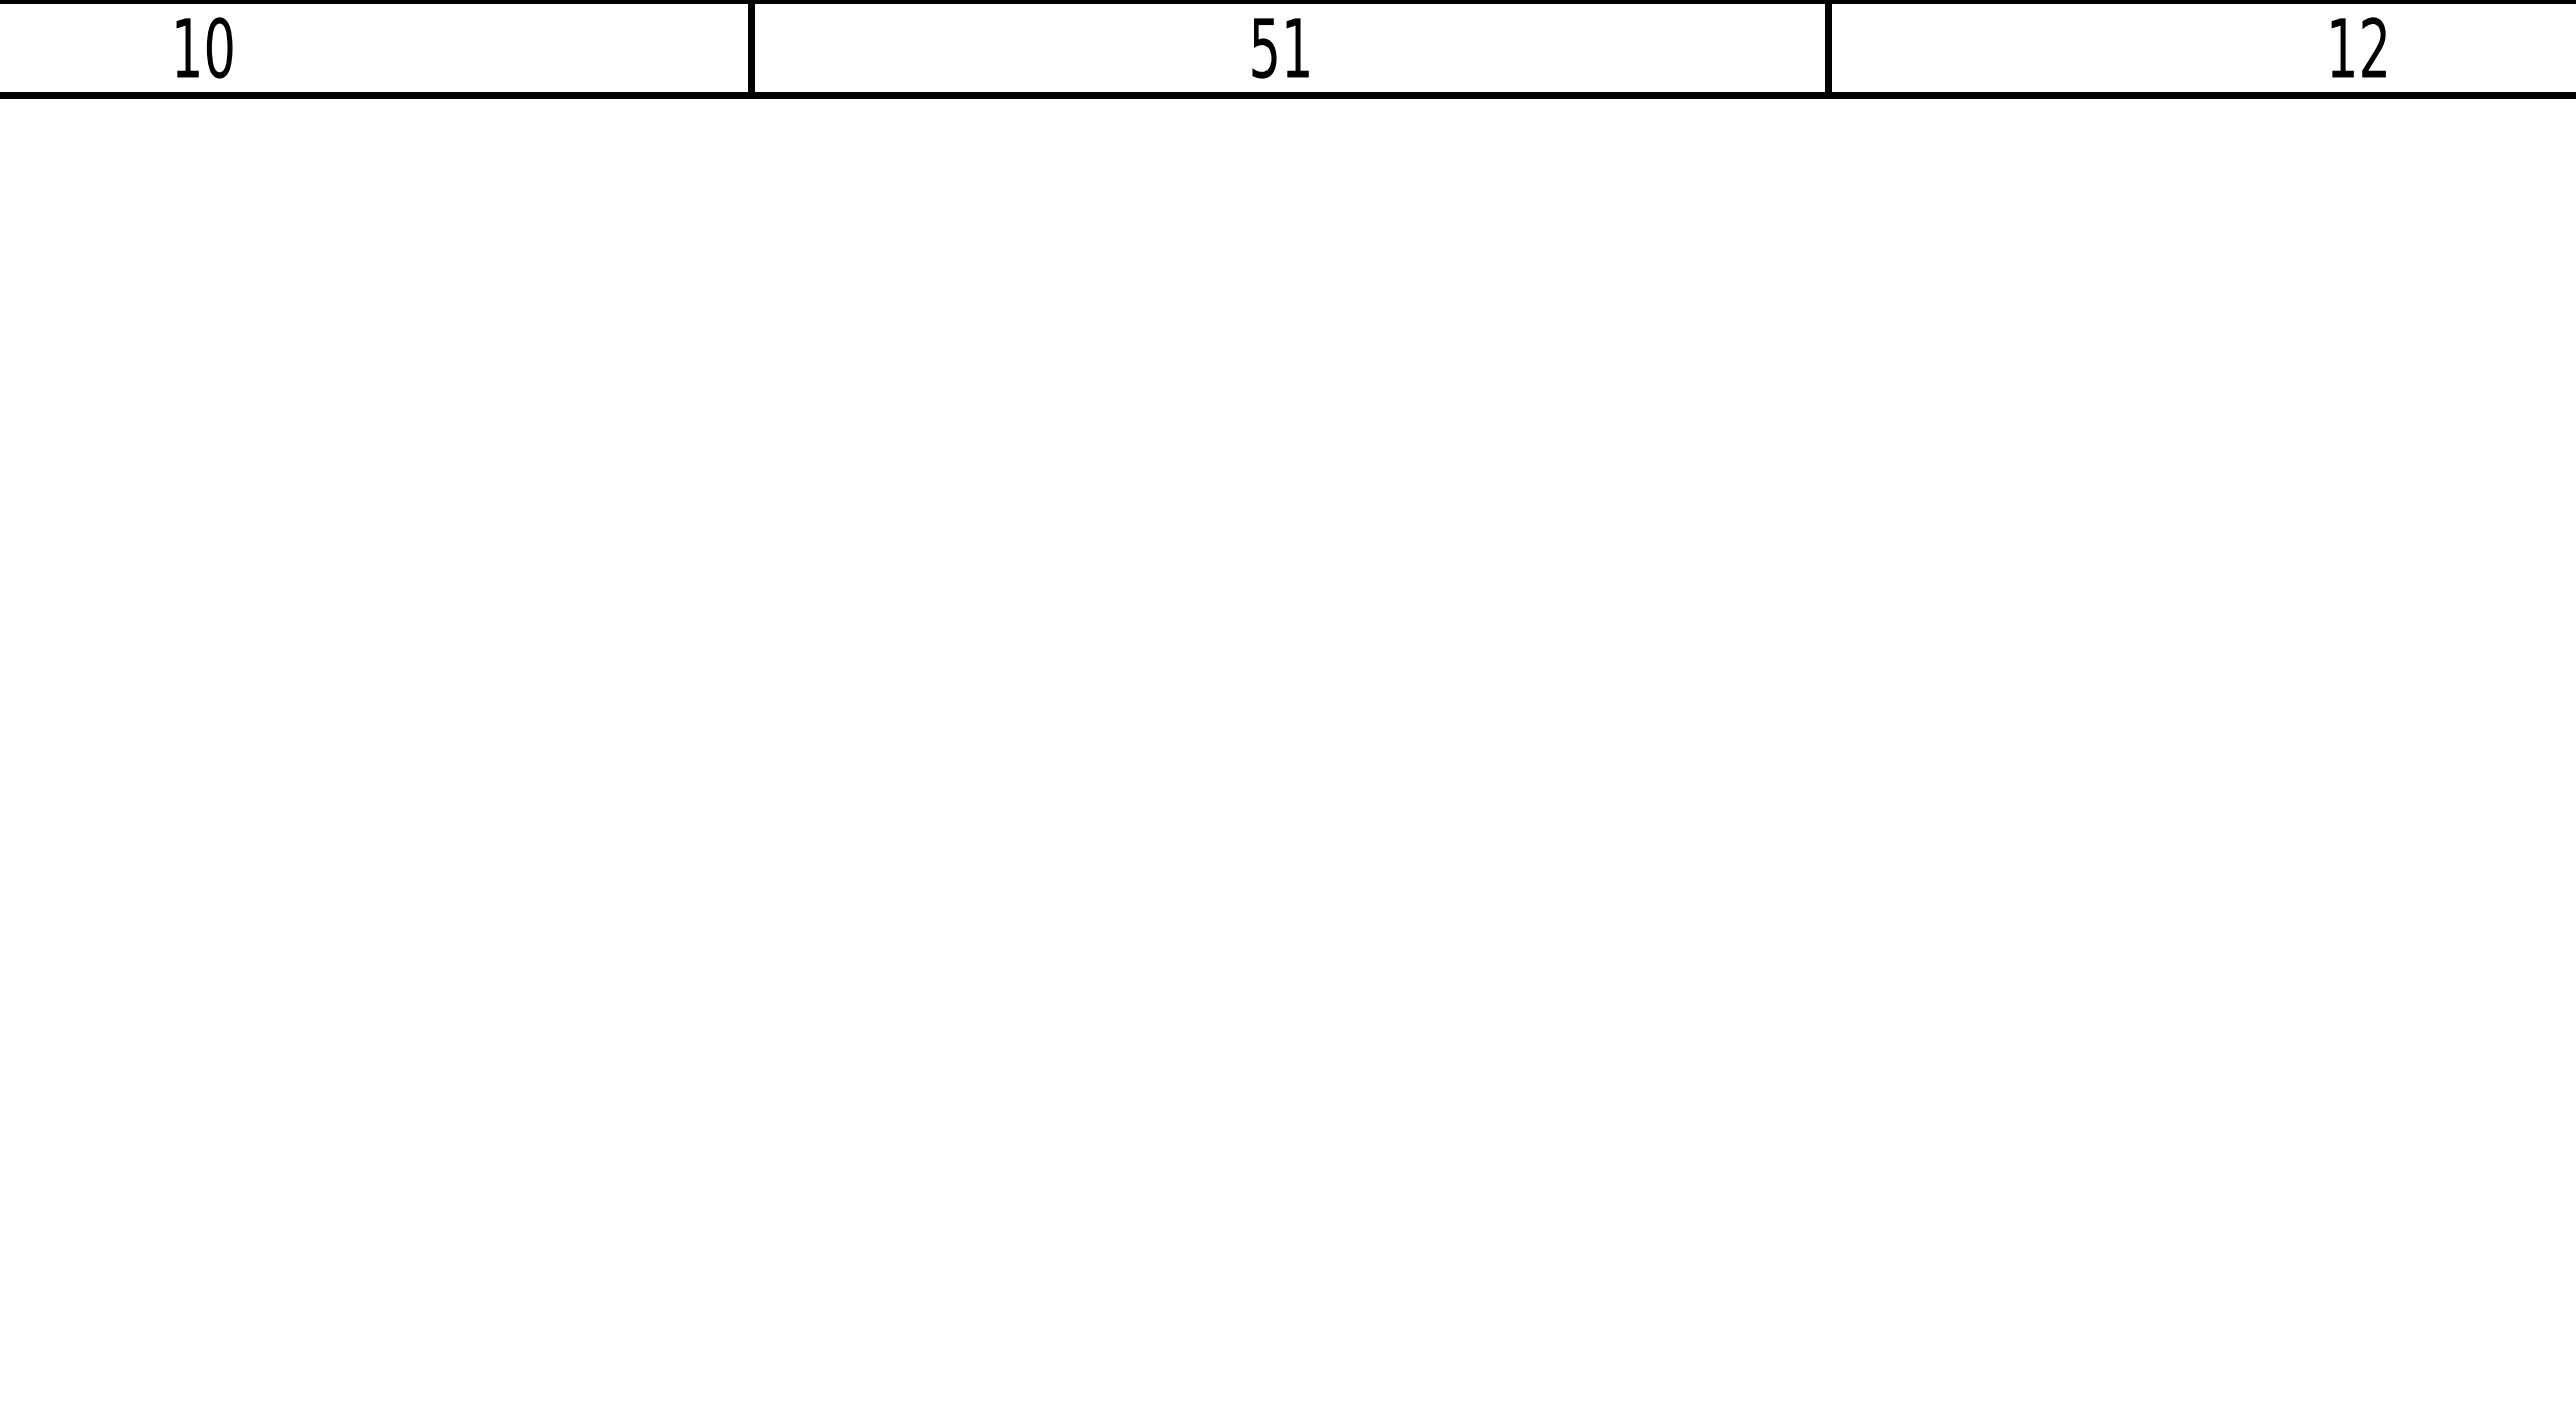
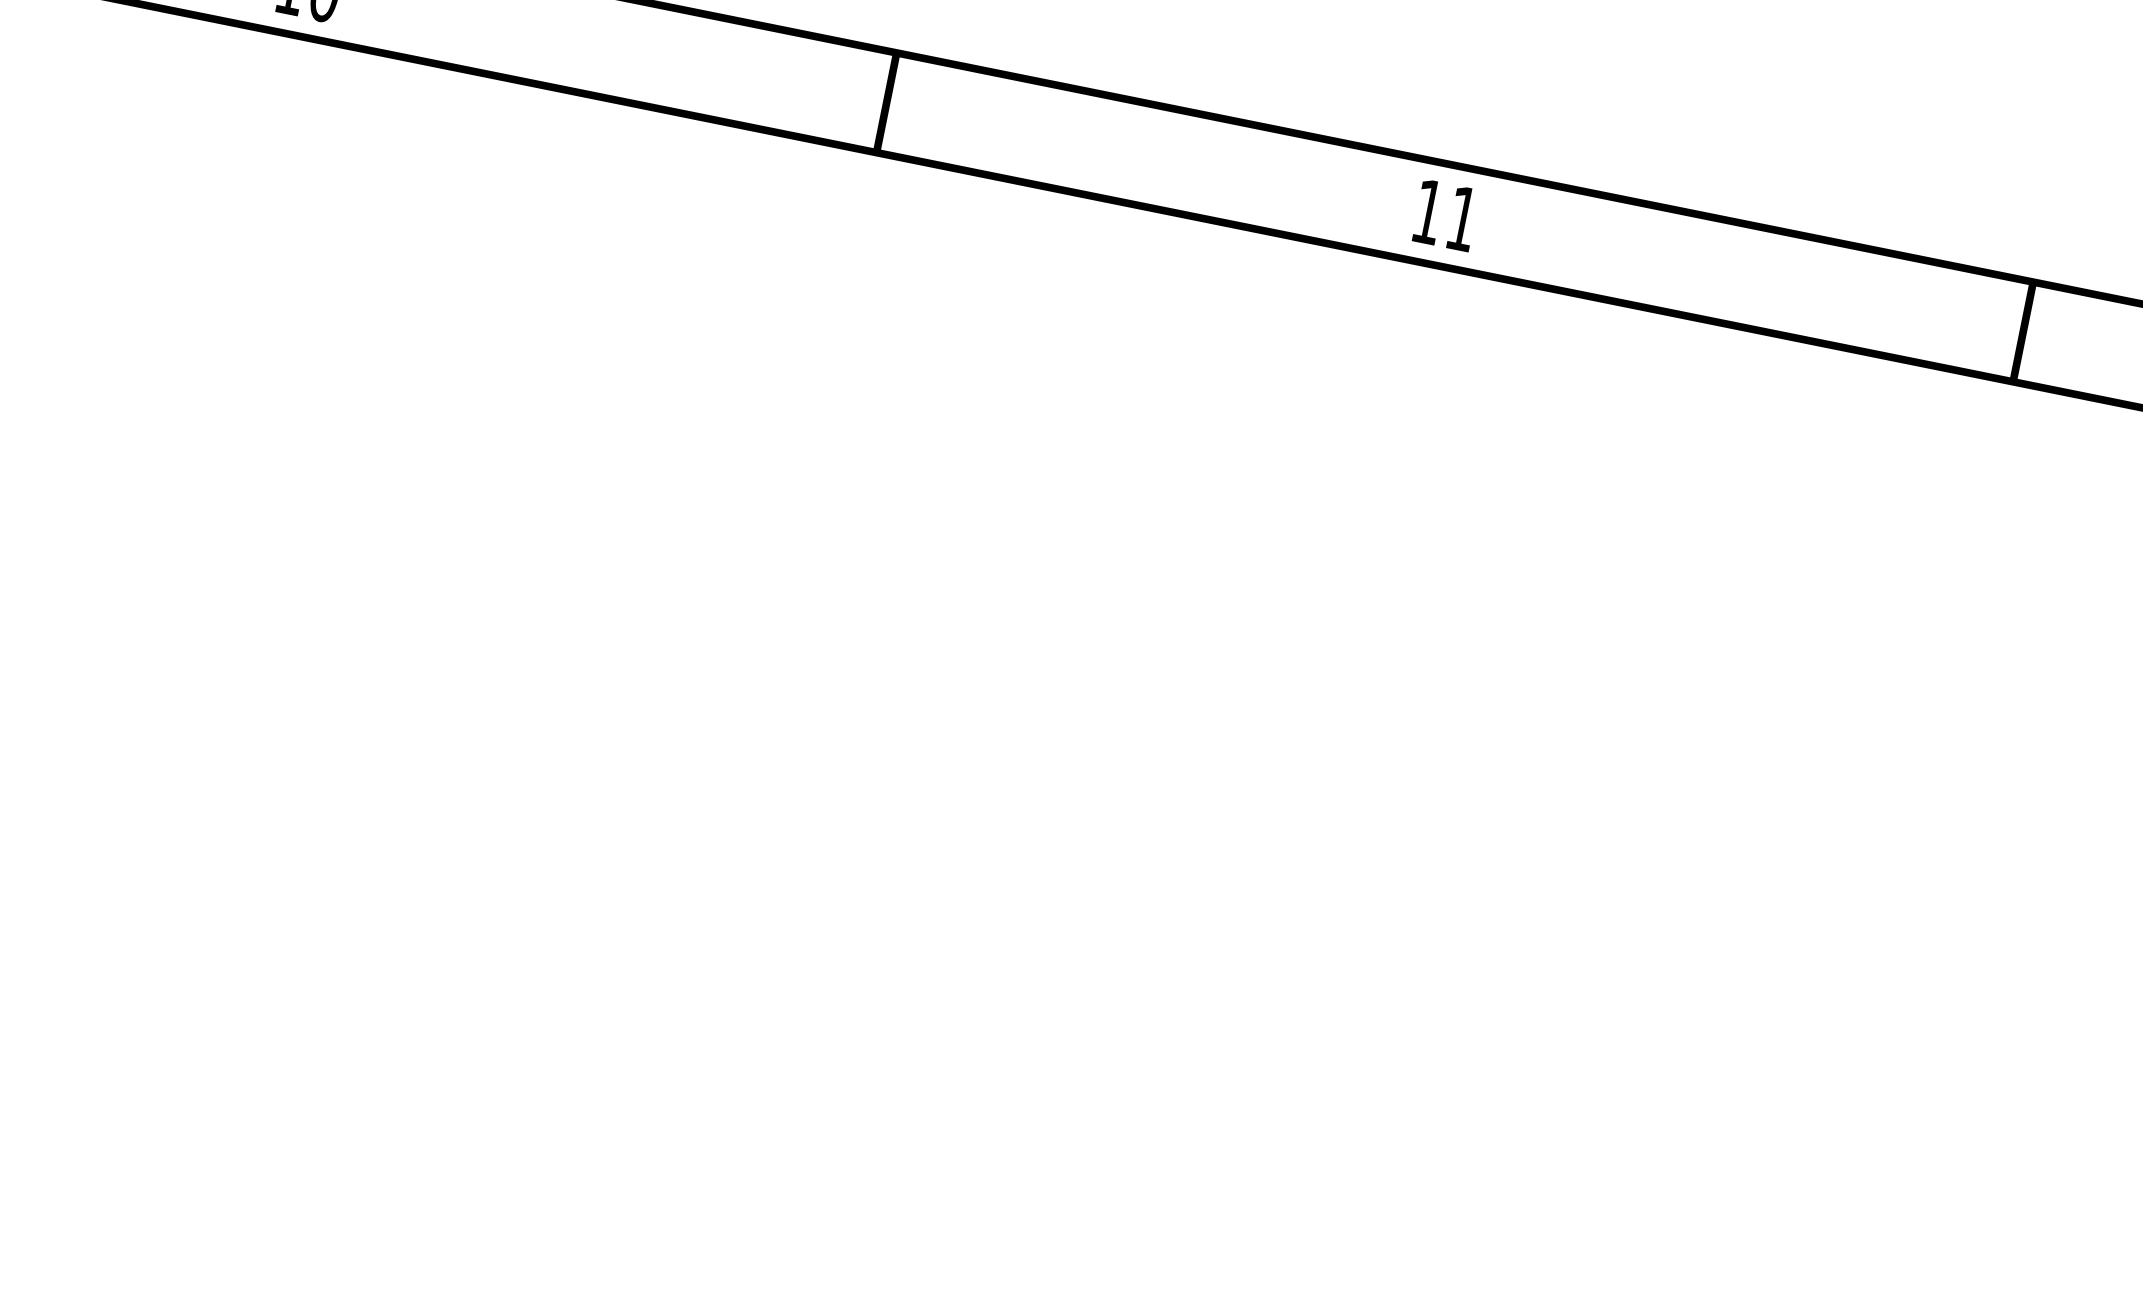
text: (1264, 48) -> (1428, 212), 51 -> 11

